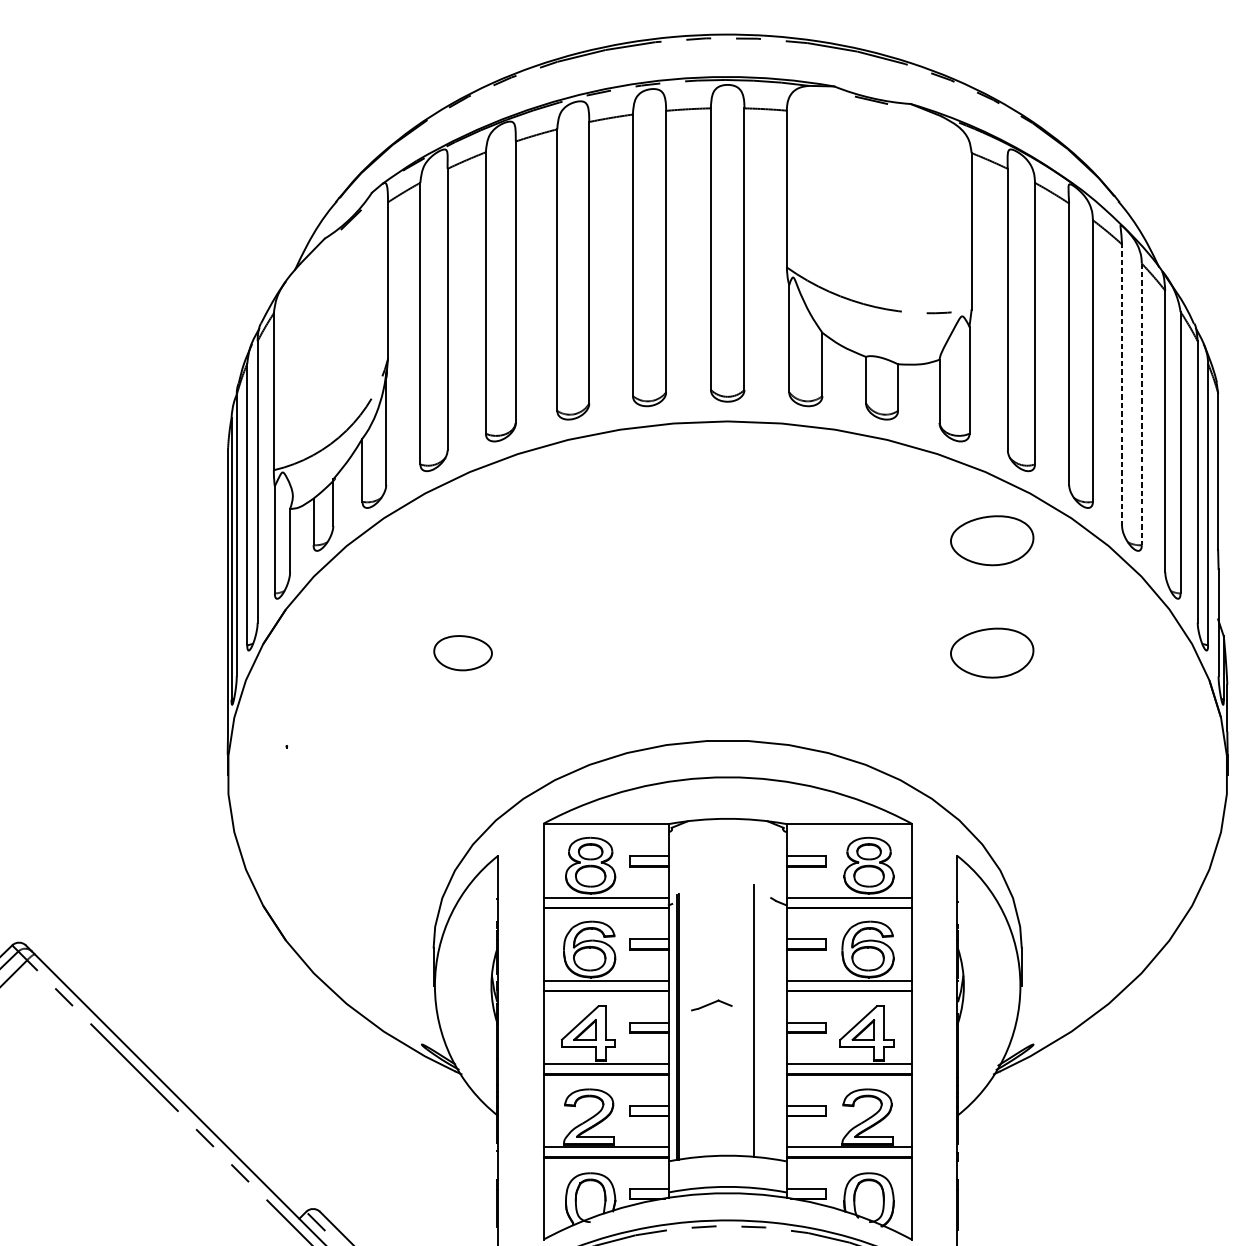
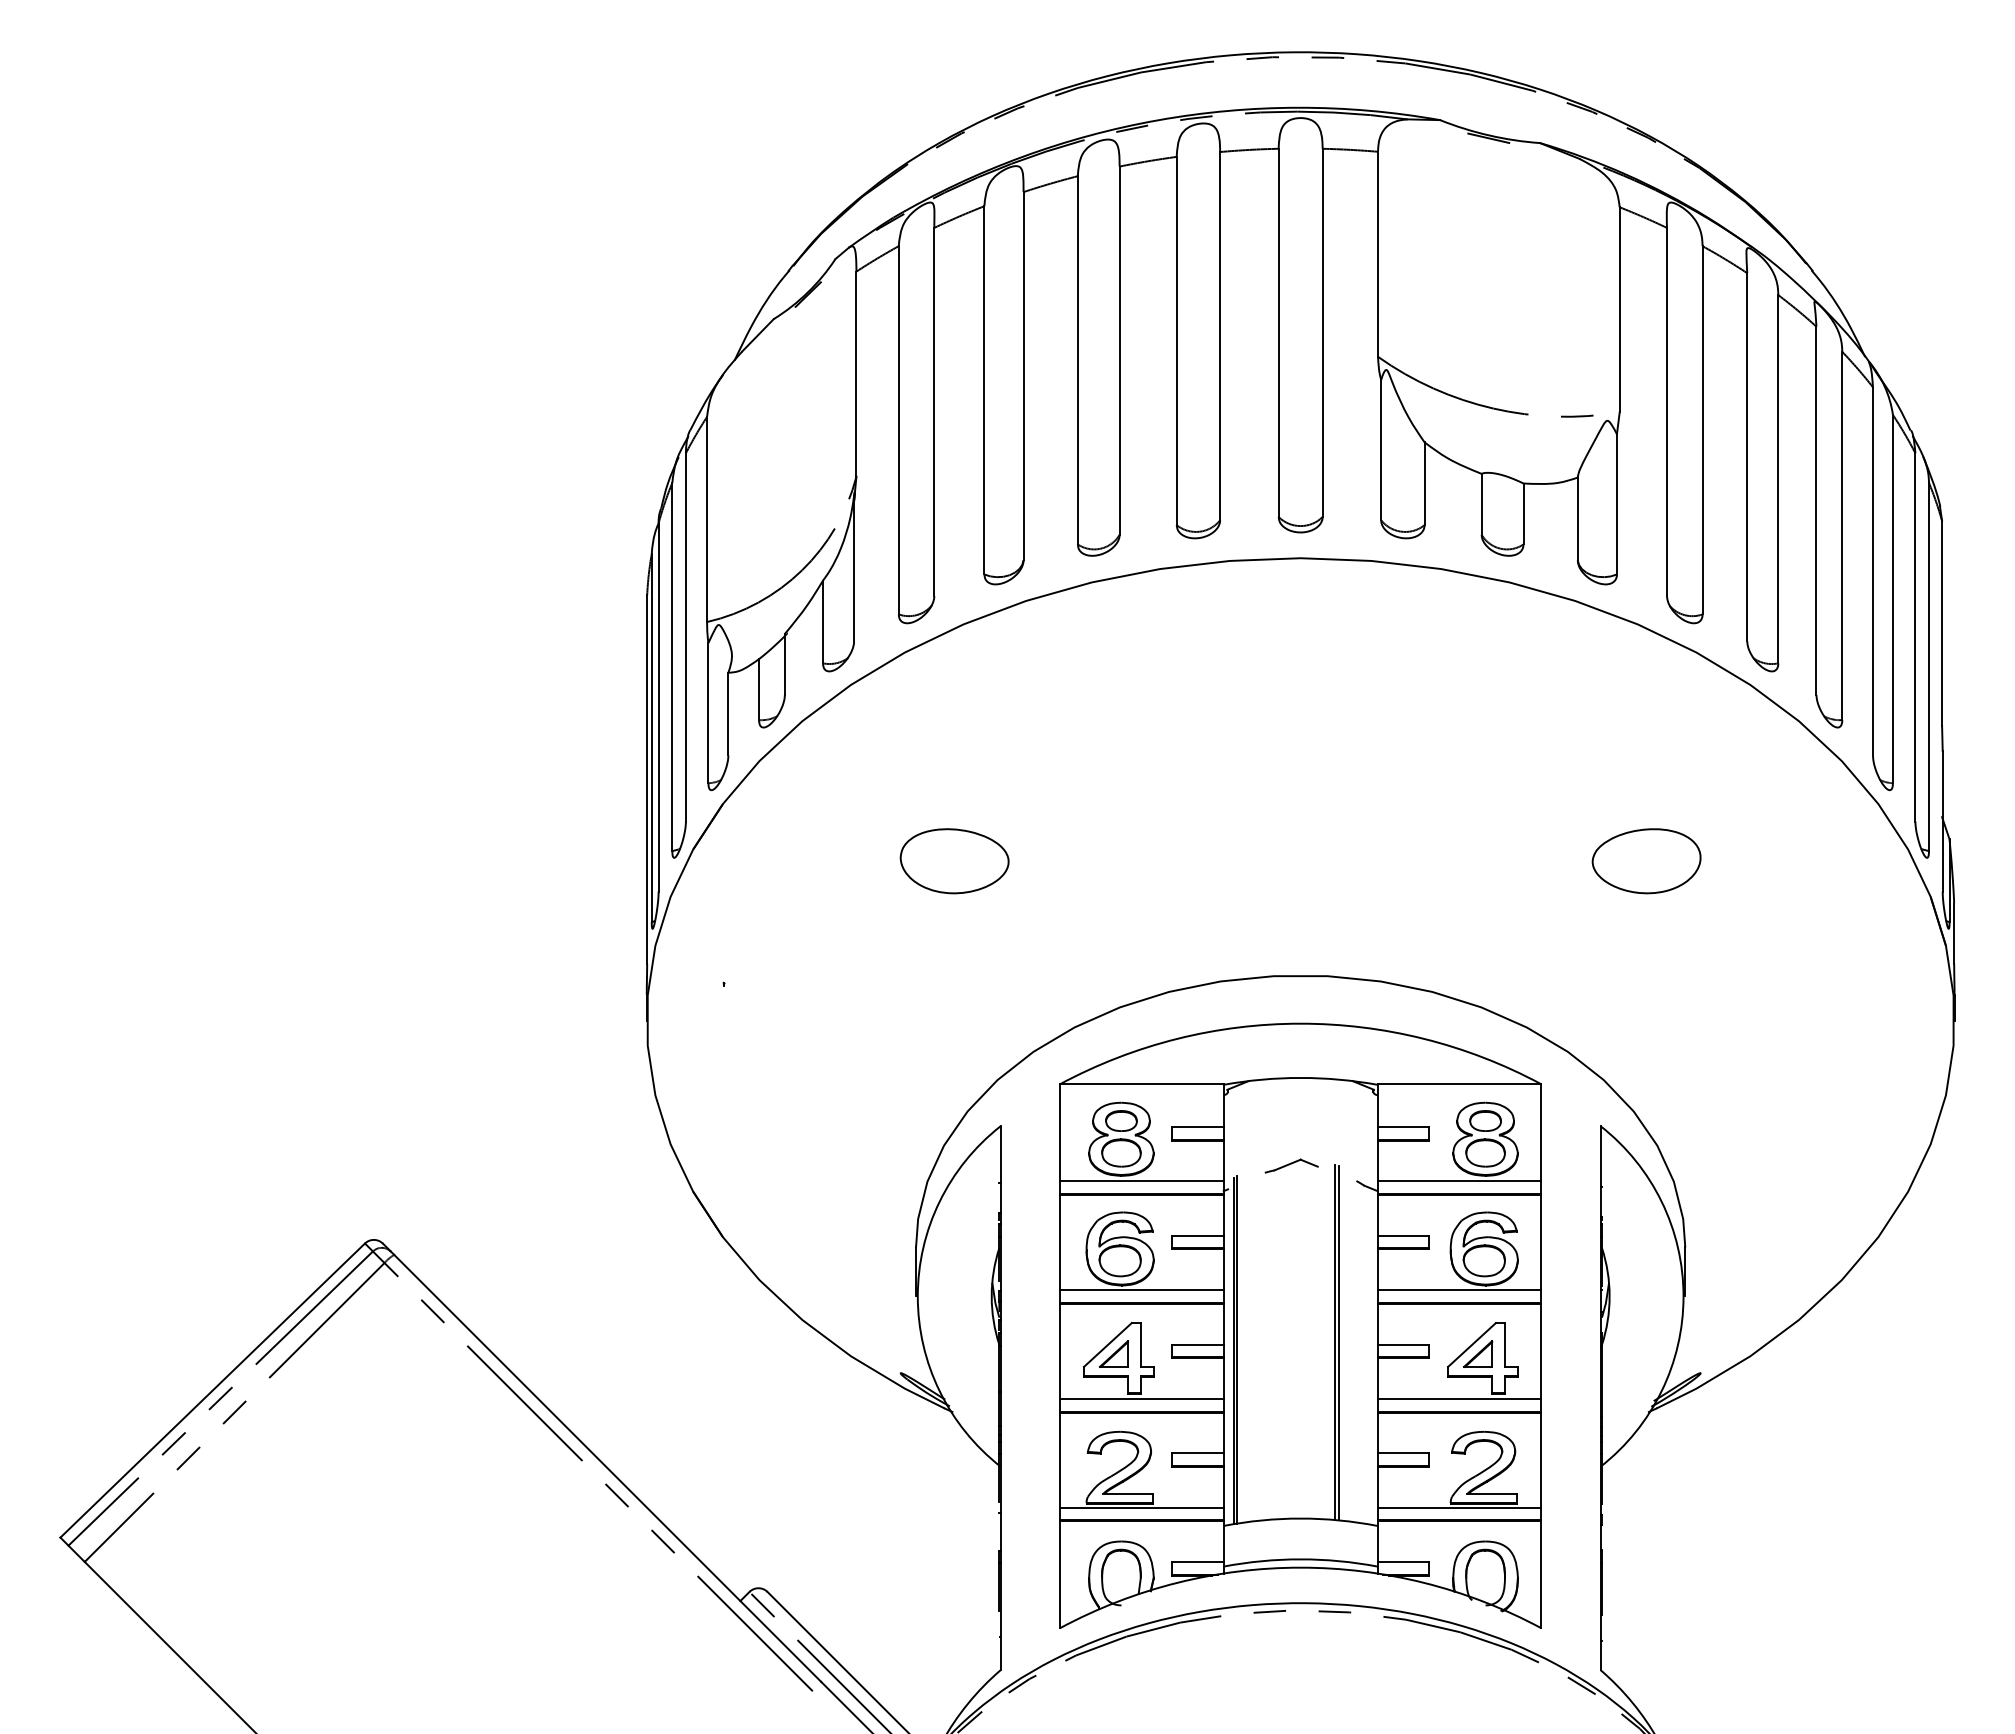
line: (1122, 384) -> (1816, 510), dashed -> solid
line: (1141, 404) -> (1842, 536), dashed -> solid
part: (992, 540) -> (1646, 714), removed
part: (463, 653) -> (954, 861), size x1.43
part: (711, 1005) -> (1291, 1165), moved
line: (756, 1021) -> (1338, 1342), added

